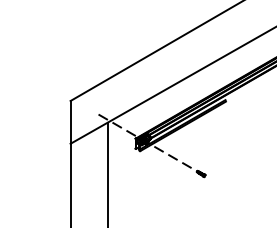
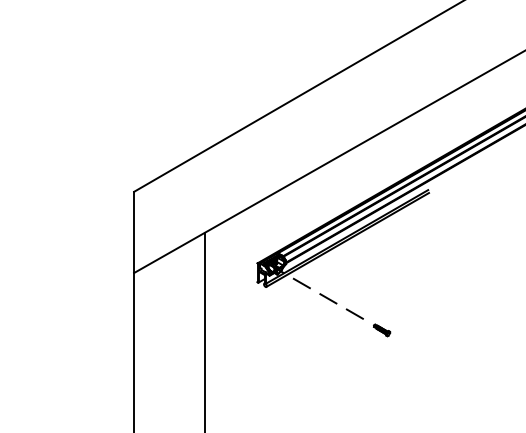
line: (116, 125) -> (221, 238), removed

